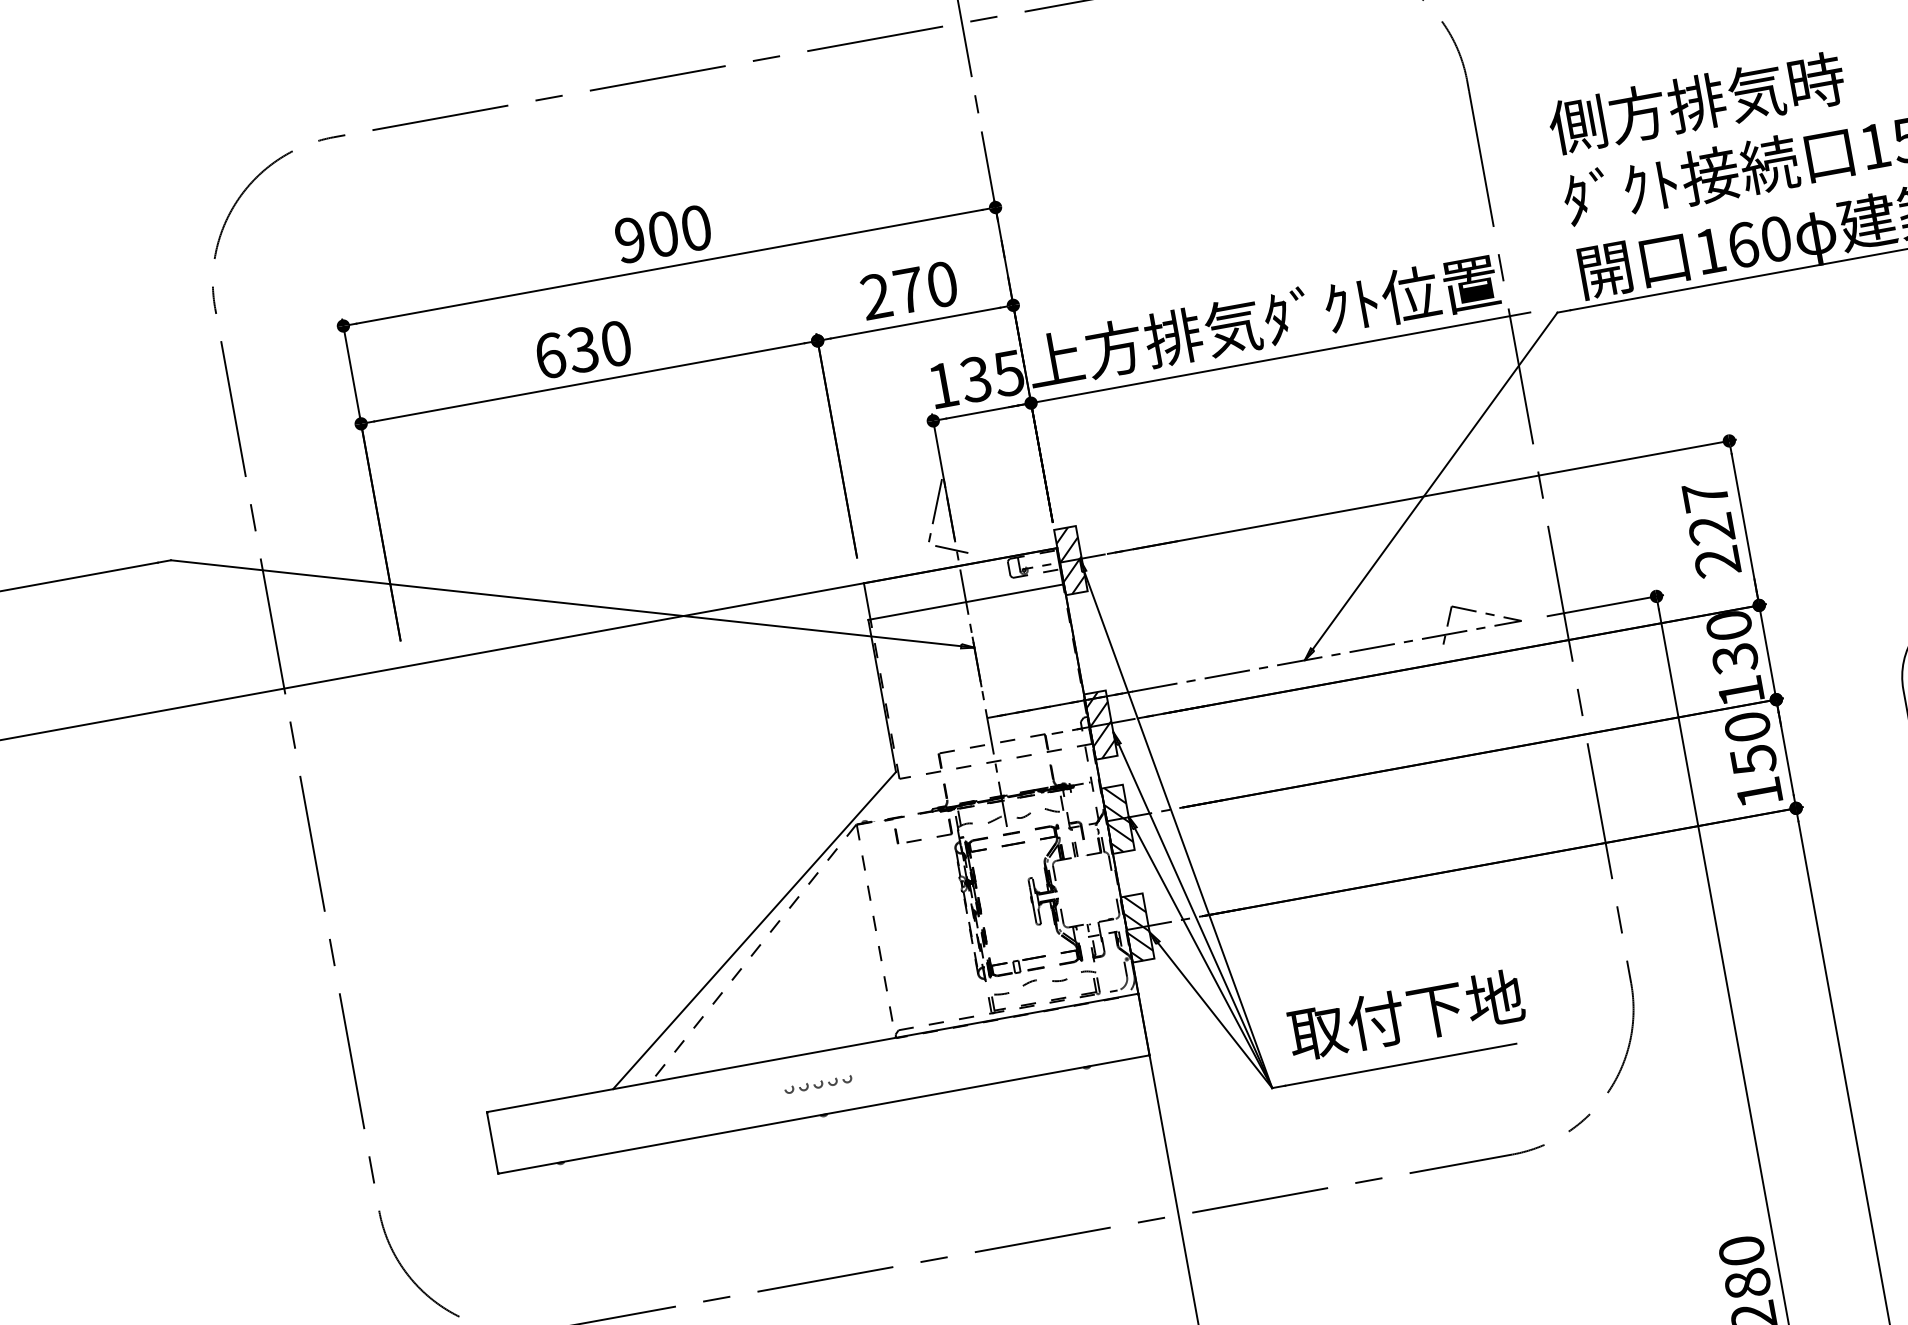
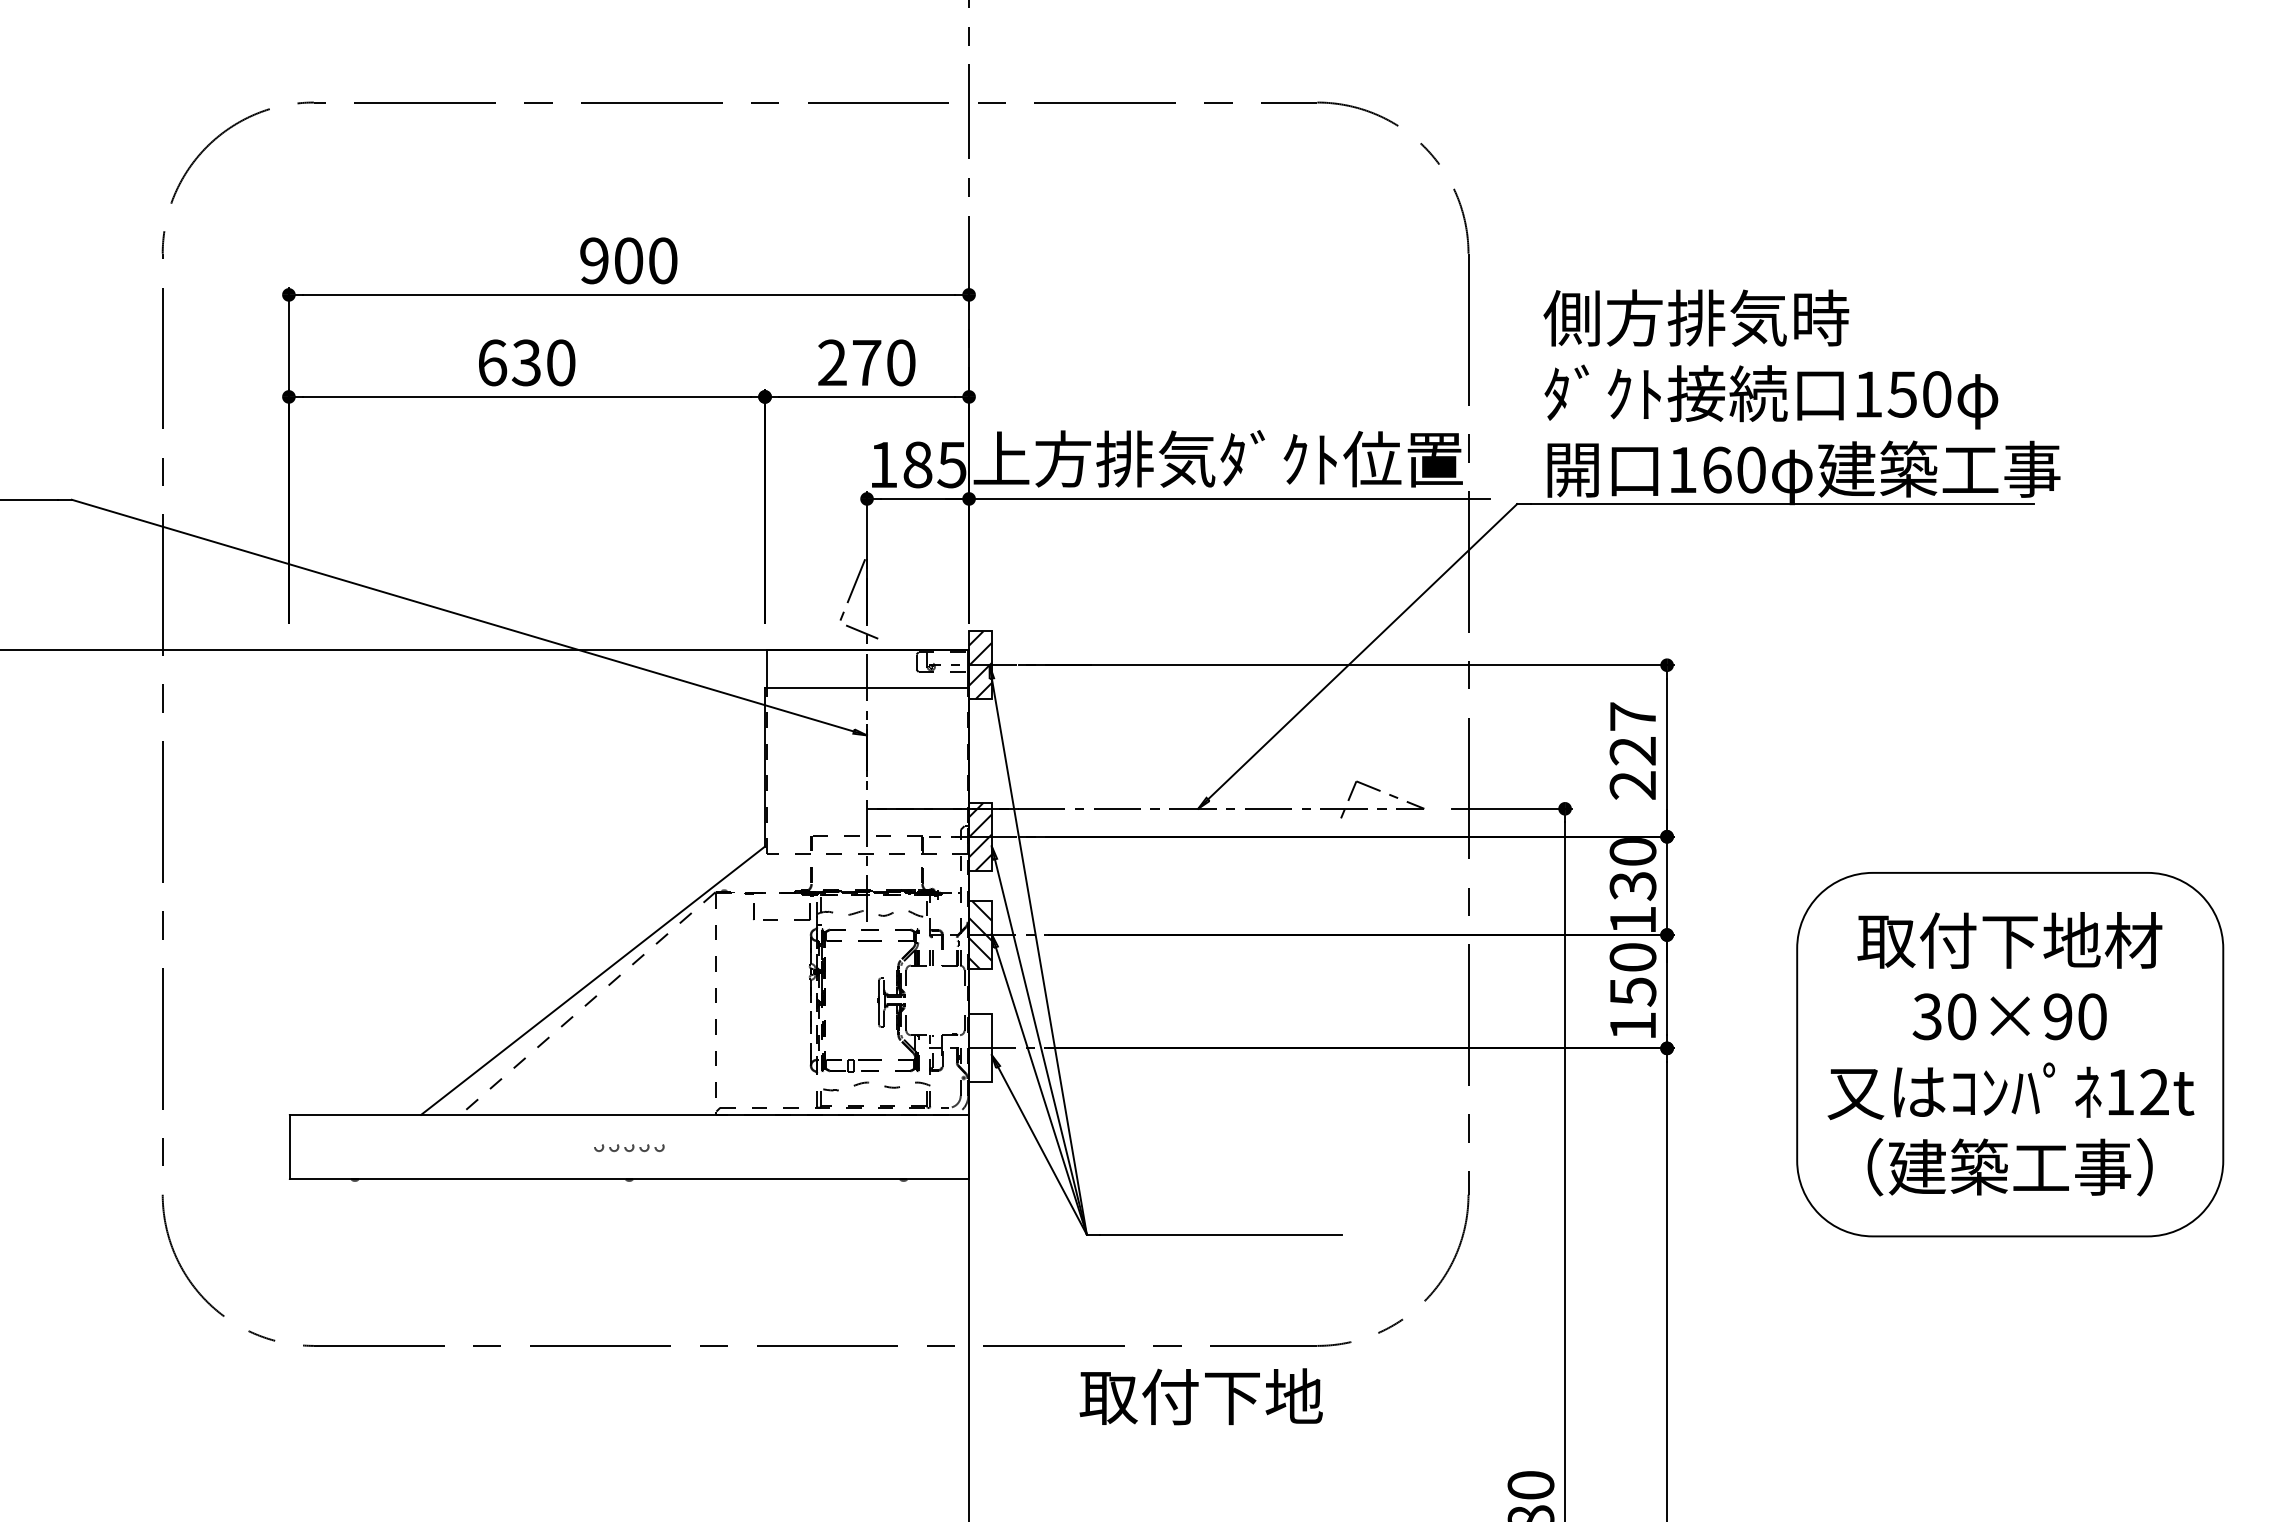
text: (975, 379) -> (917, 464), 135 -> 185
hatch: (1137, 928) -> (980, 1048), removed
text: (1405, 1015) -> (1200, 1396), moved

